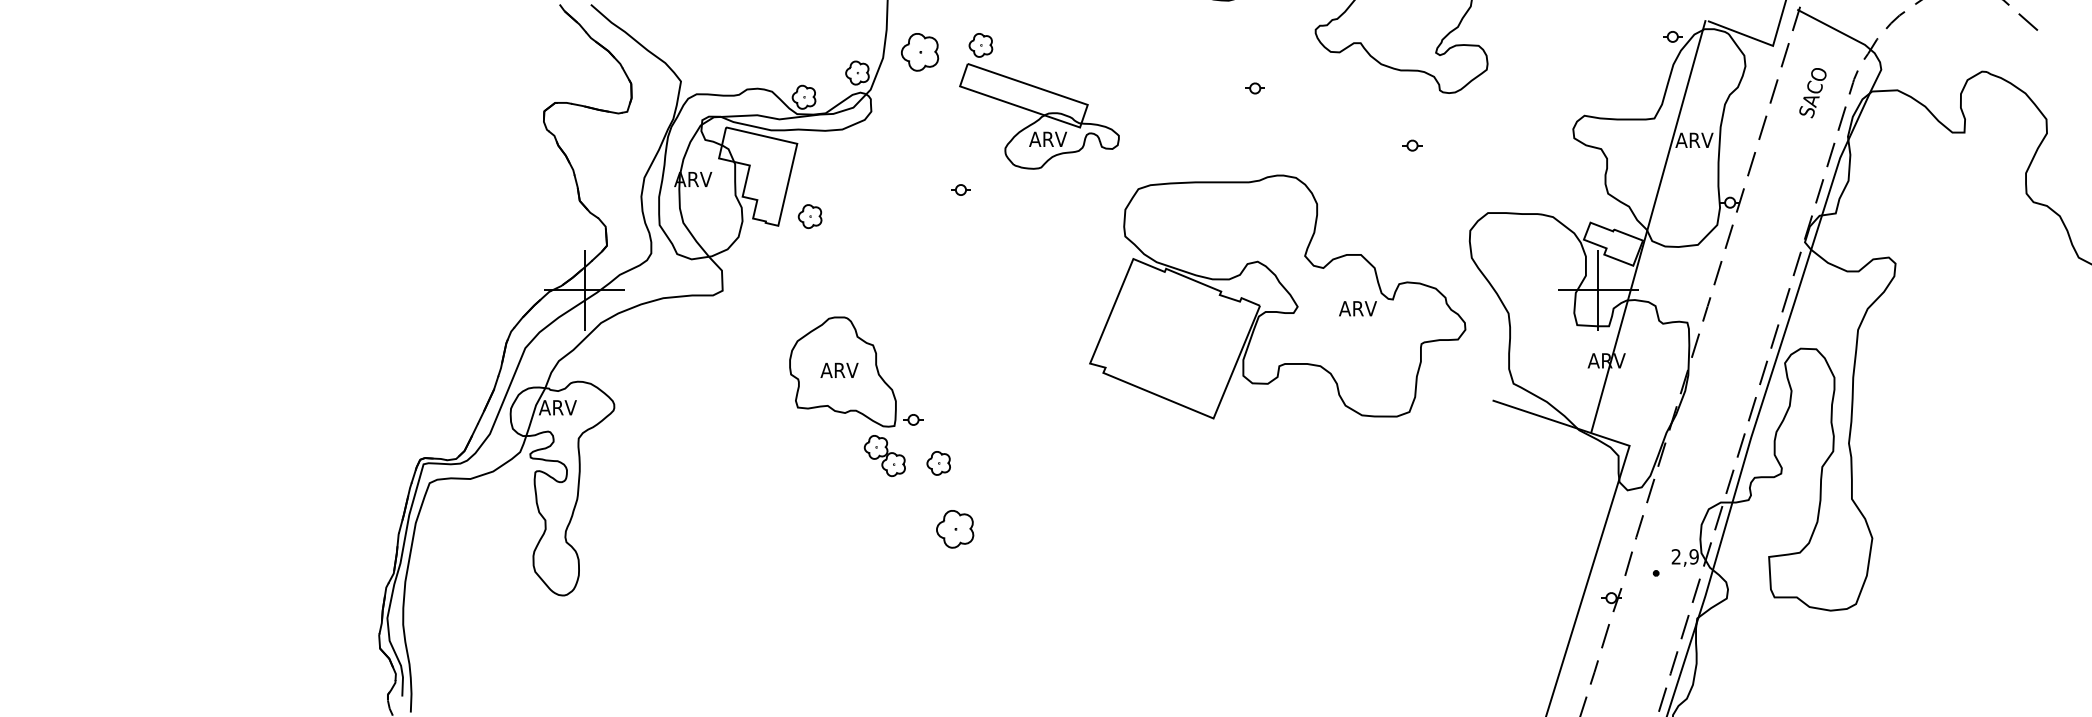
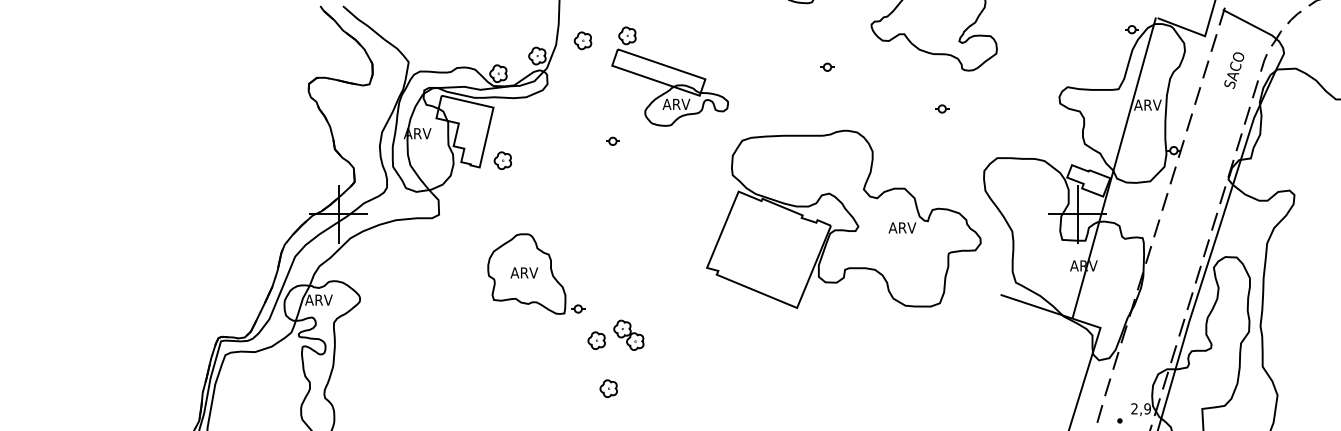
part: (919, 51) -> (582, 40), size x0.62
part: (884, 456) -> (628, 335), moved
part: (955, 528) -> (608, 388), size x0.62

